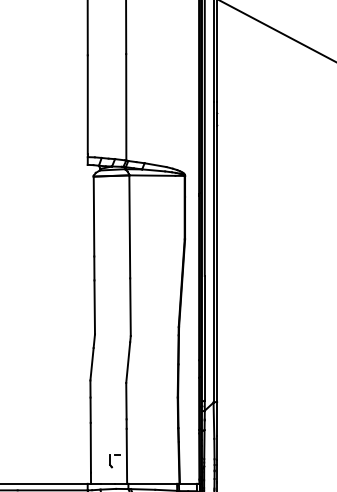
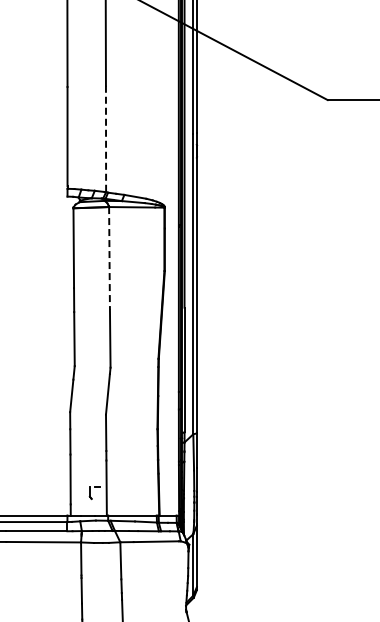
line: (126, 107) -> (106, 139), solid -> dashed
line: (129, 226) -> (109, 258), solid -> dashed

